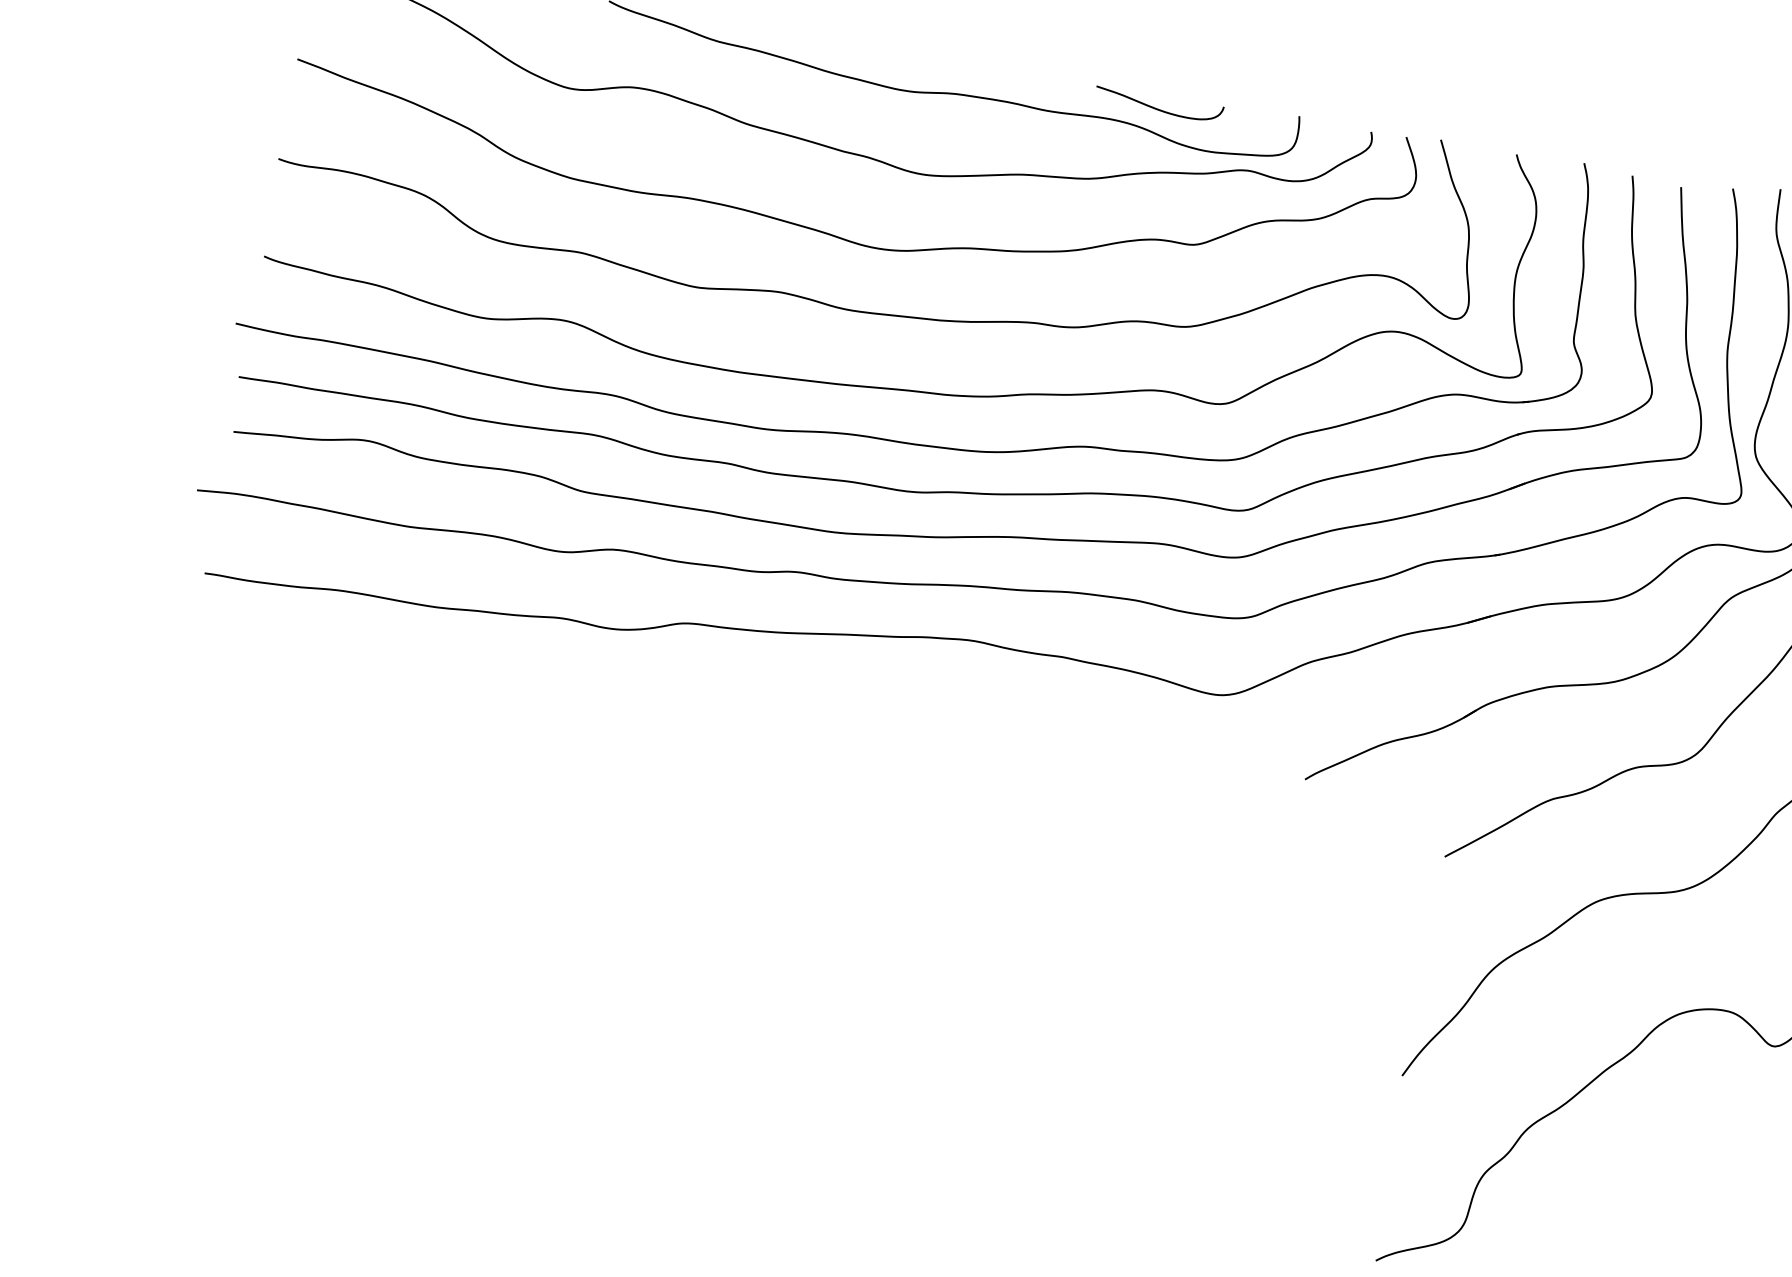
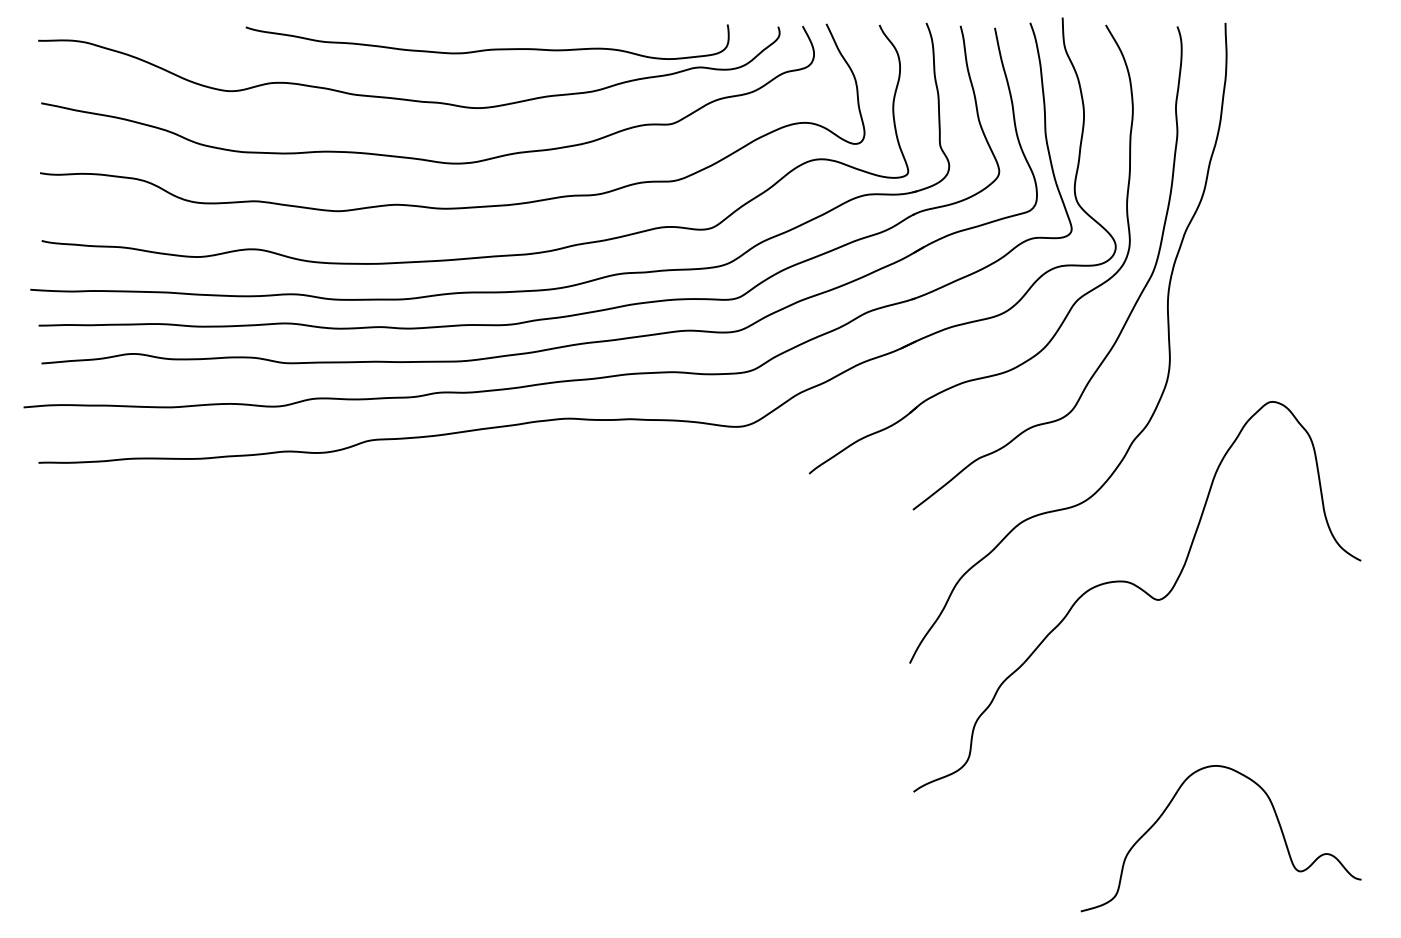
curve: (1159, 108) -> (631, 35), removed

